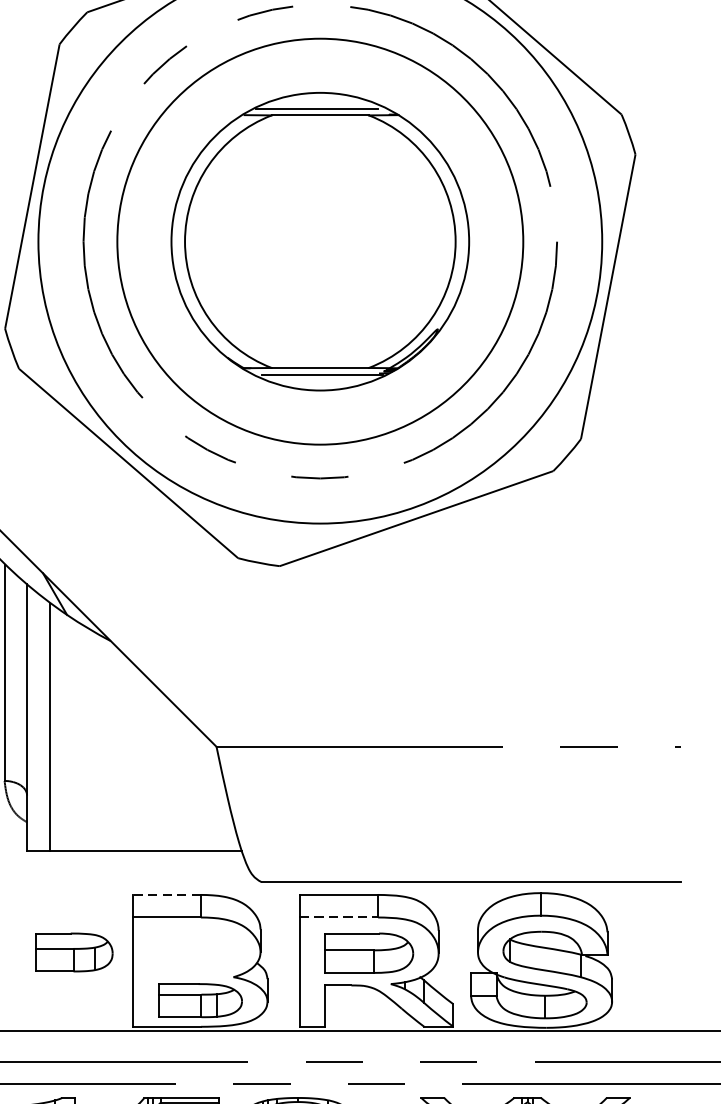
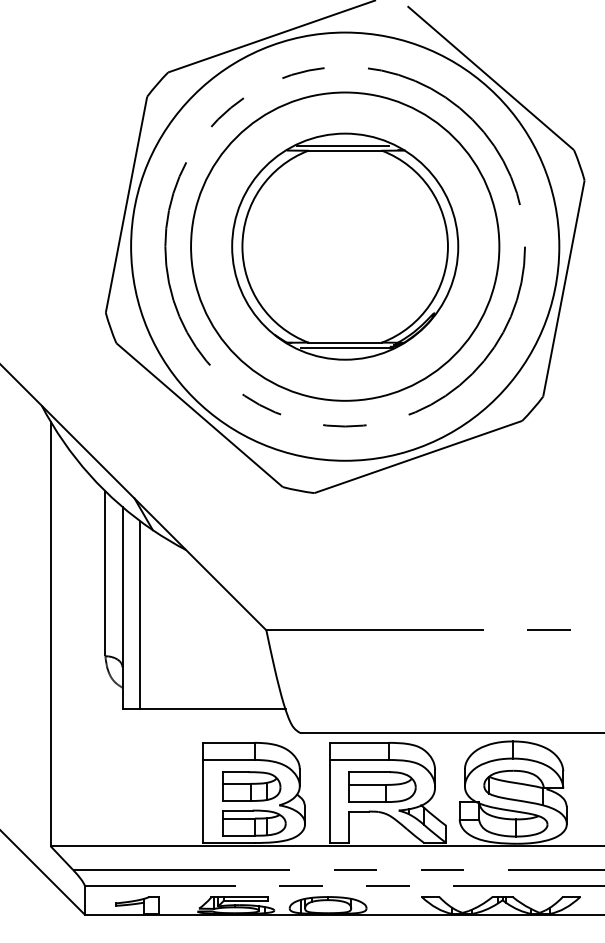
line: (166, 894) -> (228, 742), dashed -> solid
line: (339, 916) -> (359, 759), dashed -> solid
part: (74, 952) -> (251, 786), moved

